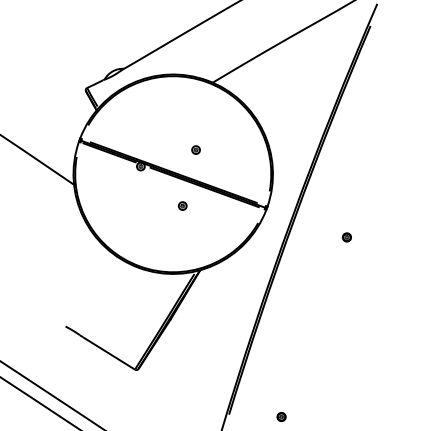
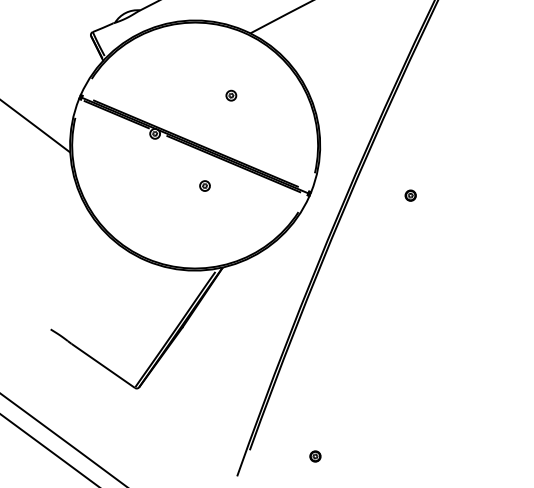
part: (195, 149) -> (230, 94), moved
part: (346, 237) -> (410, 195), moved

